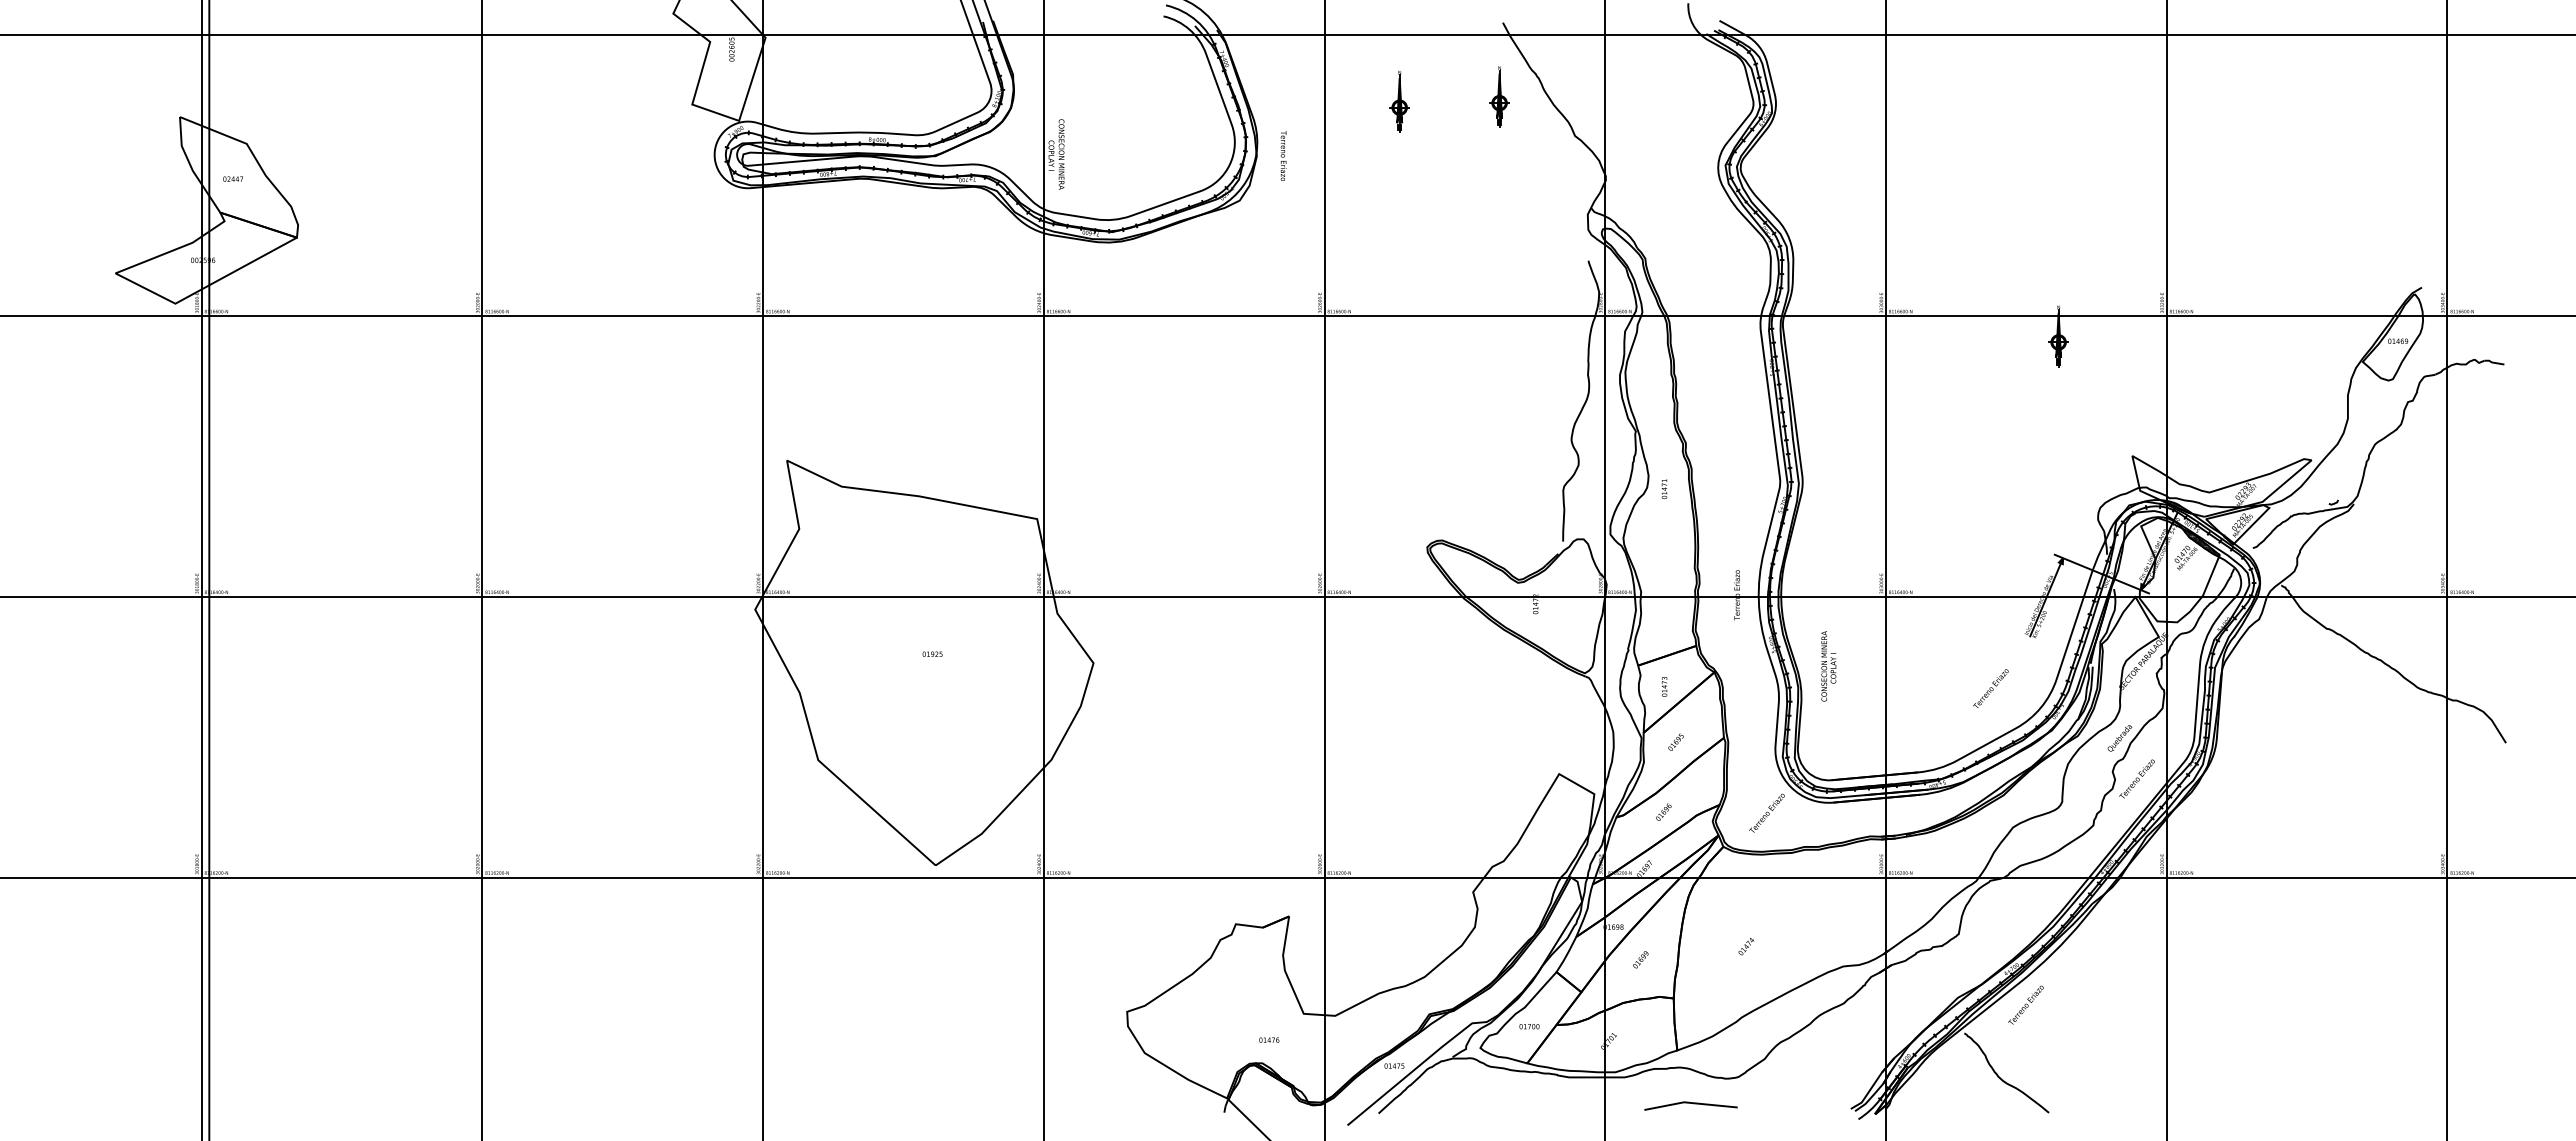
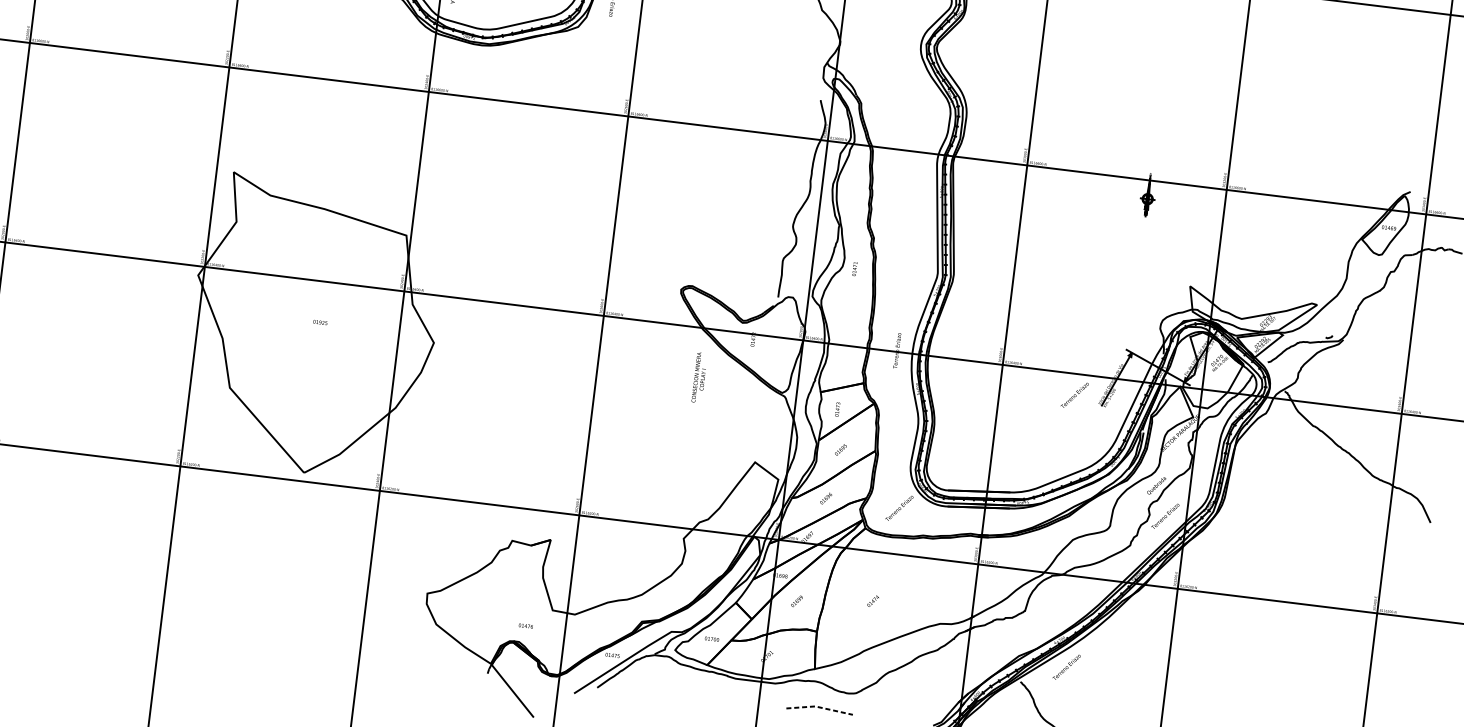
text: (1828, 666) -> (699, 377), moved
text: (1990, 688) -> (1074, 395), moved
line: (1690, 1102) -> (819, 707), solid -> dashed

